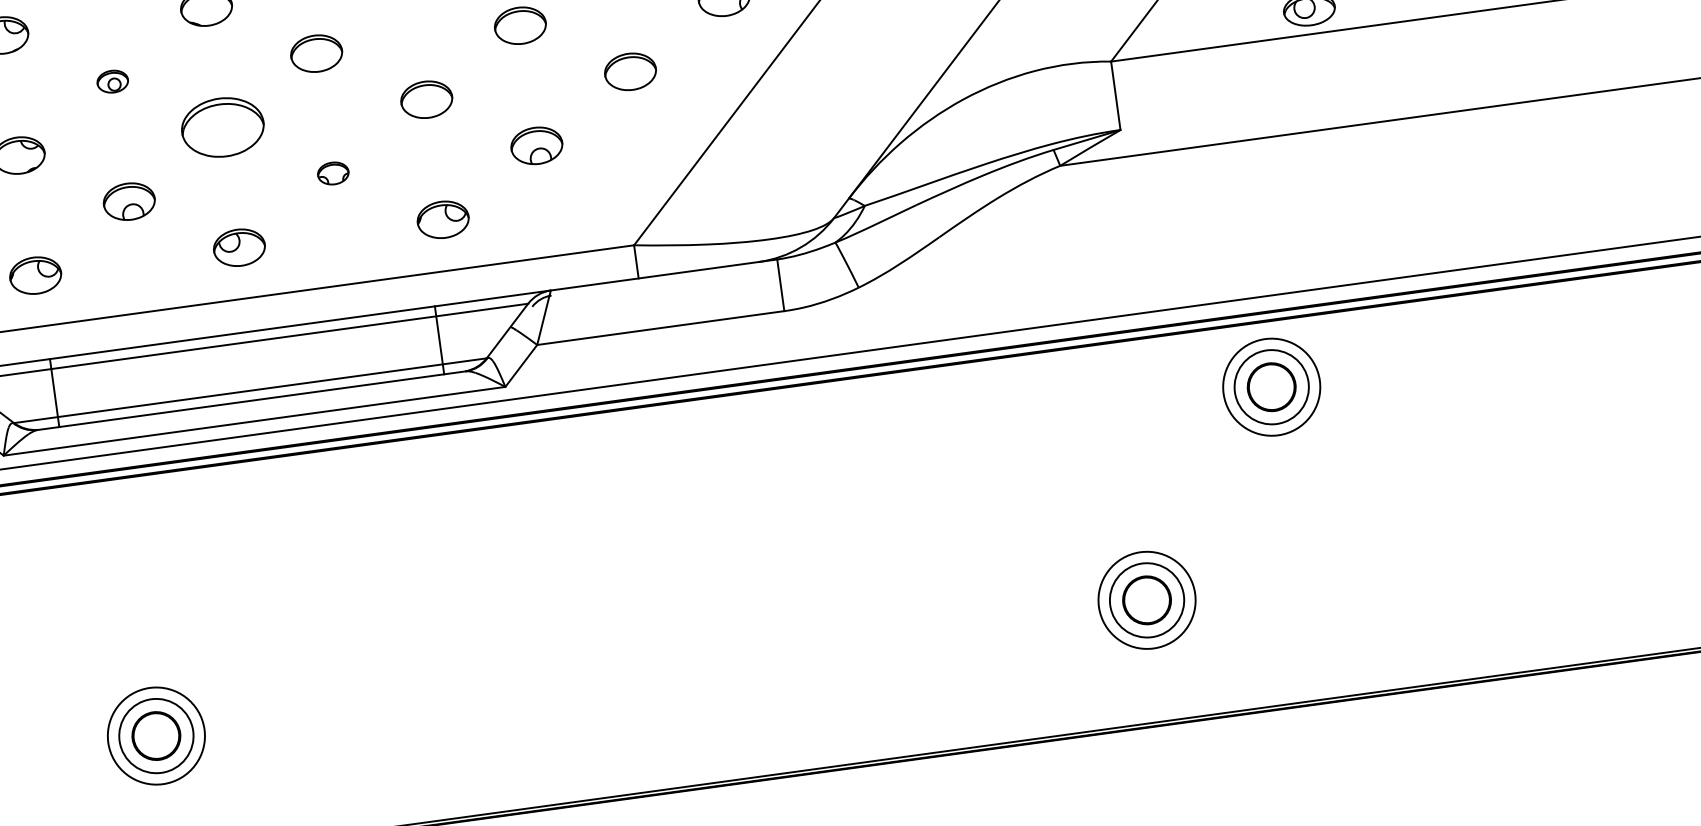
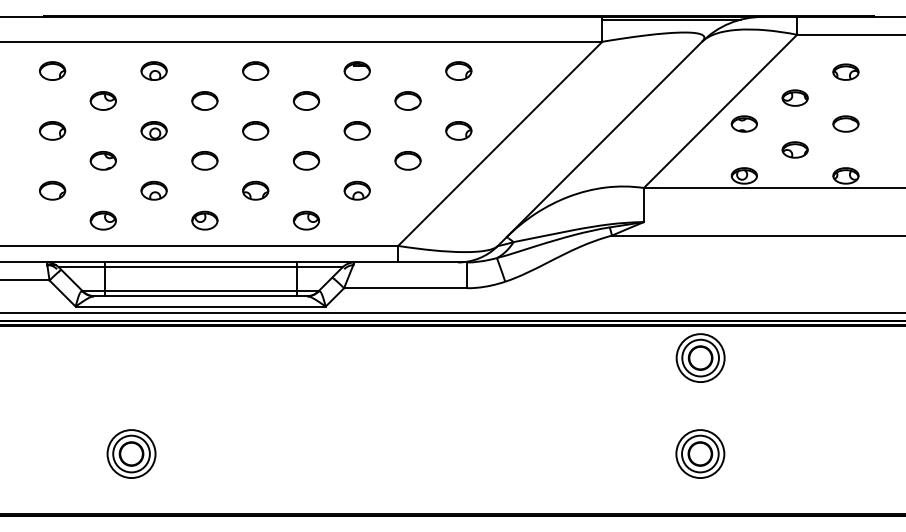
part: (111, 80) -> (153, 130), size x1.67
part: (222, 127) -> (204, 160), size x0.62
part: (332, 173) -> (255, 190), size x1.67
part: (1147, 599) -> (700, 453), moved

